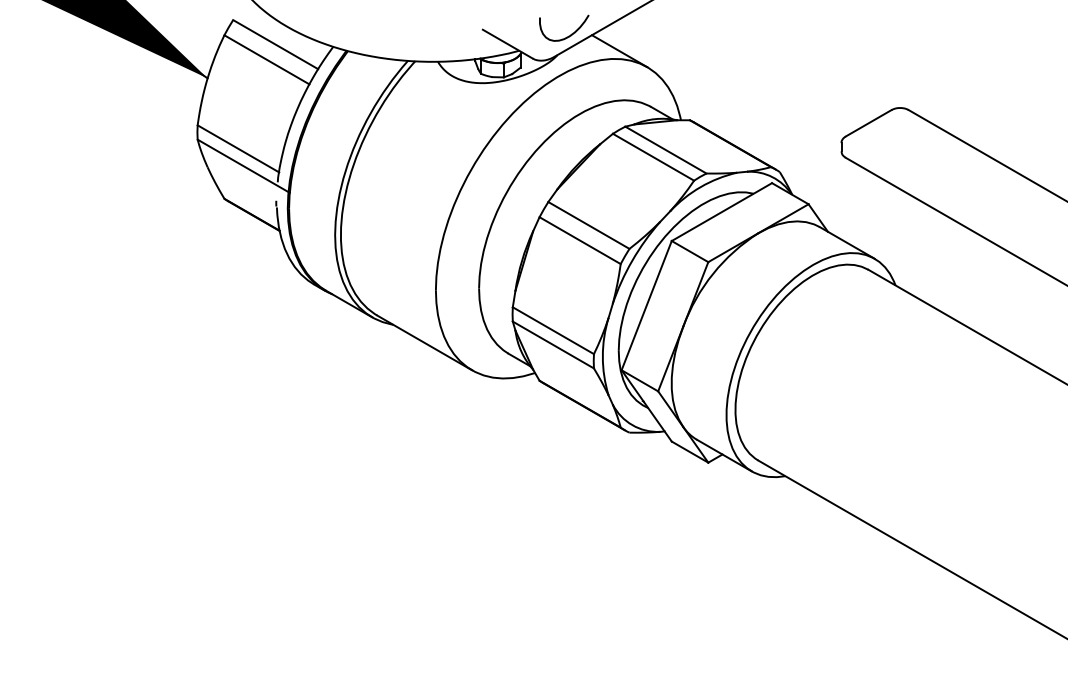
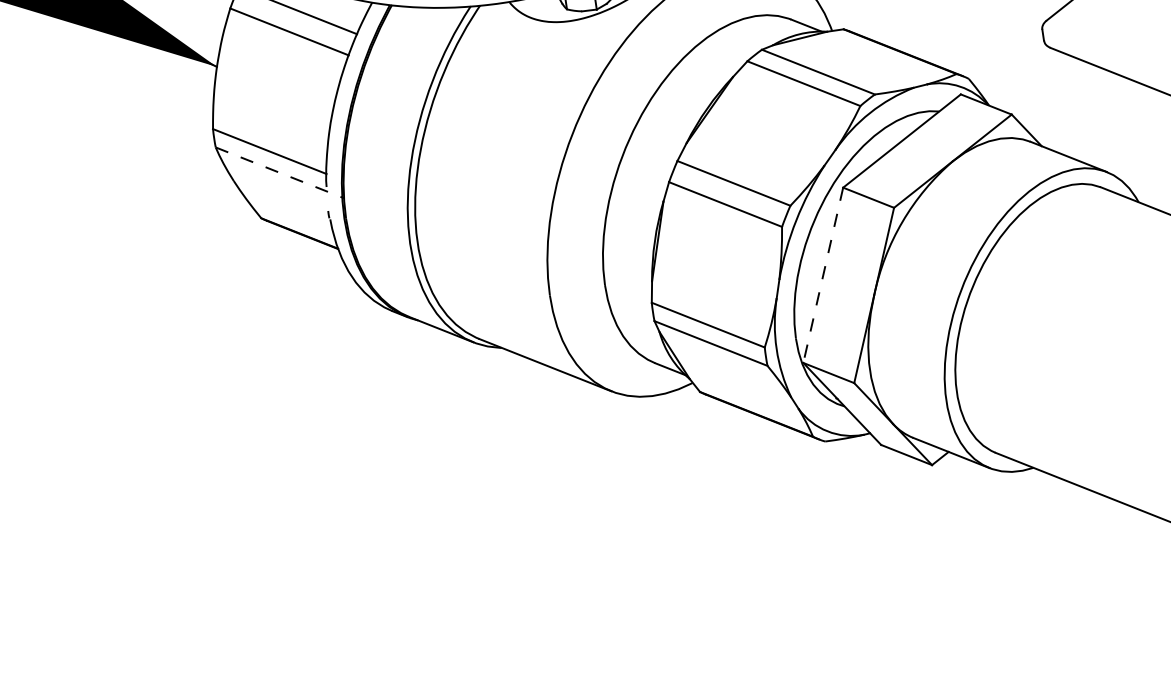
line: (244, 166) -> (280, 173), solid -> dashed
line: (646, 306) -> (823, 276), solid -> dashed

